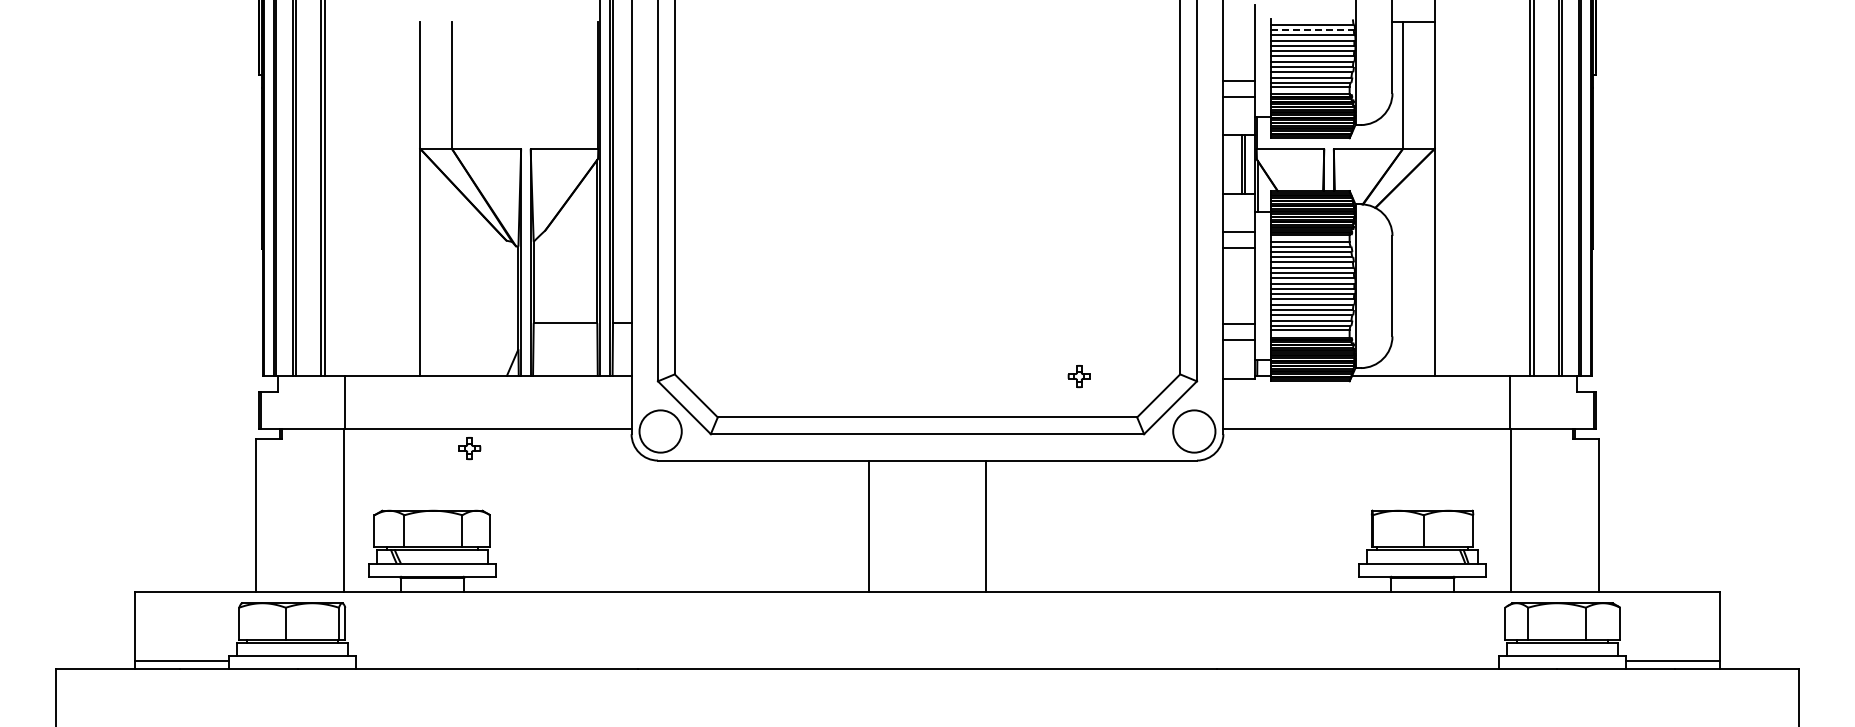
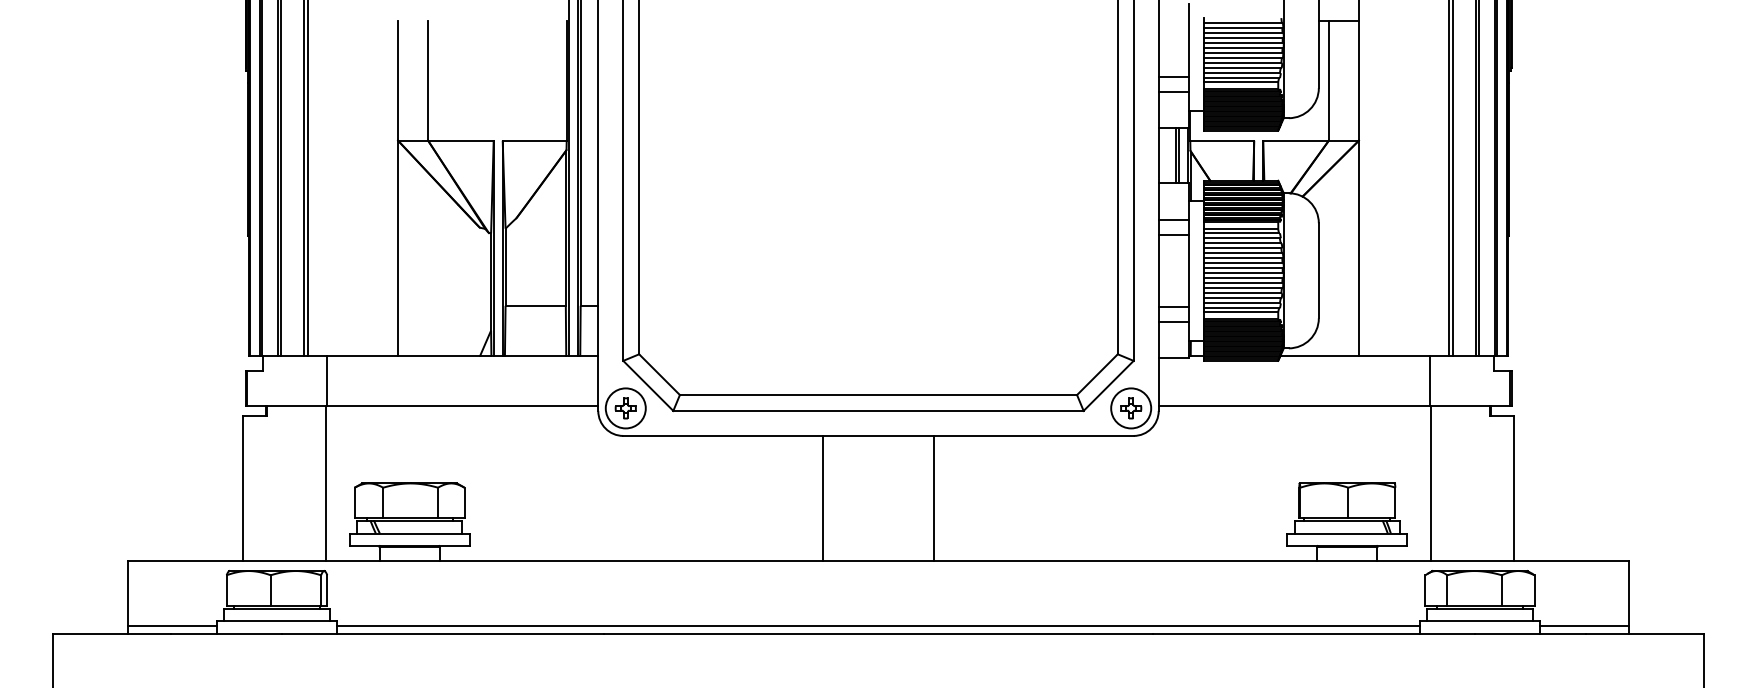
line: (1312, 29) -> (1243, 27), dashed -> solid
part: (1078, 376) -> (1130, 408), moved
part: (469, 448) -> (625, 408), moved
line: (927, 660) -> (878, 625), added

